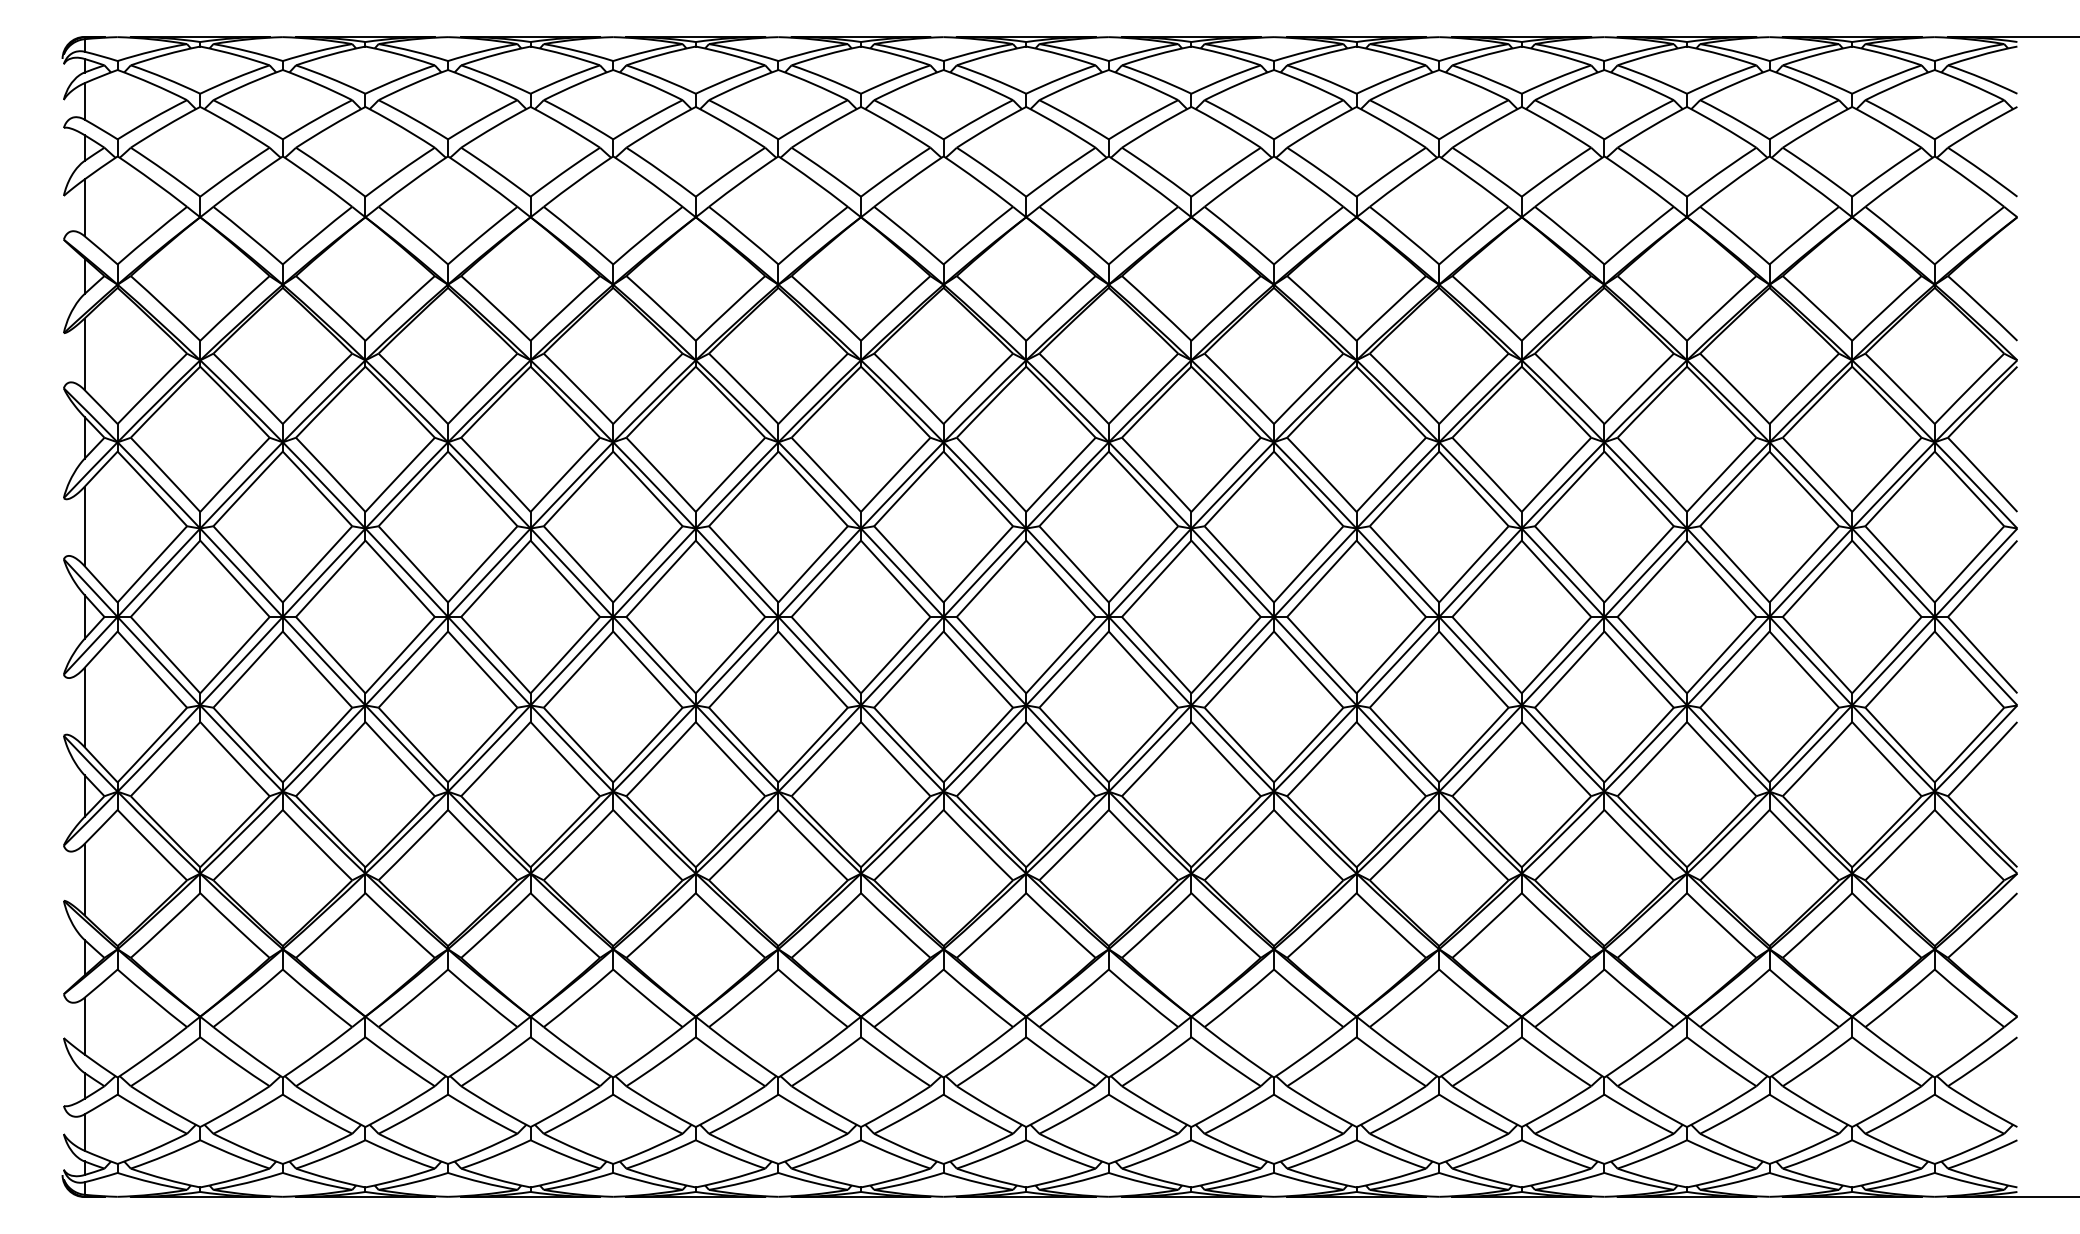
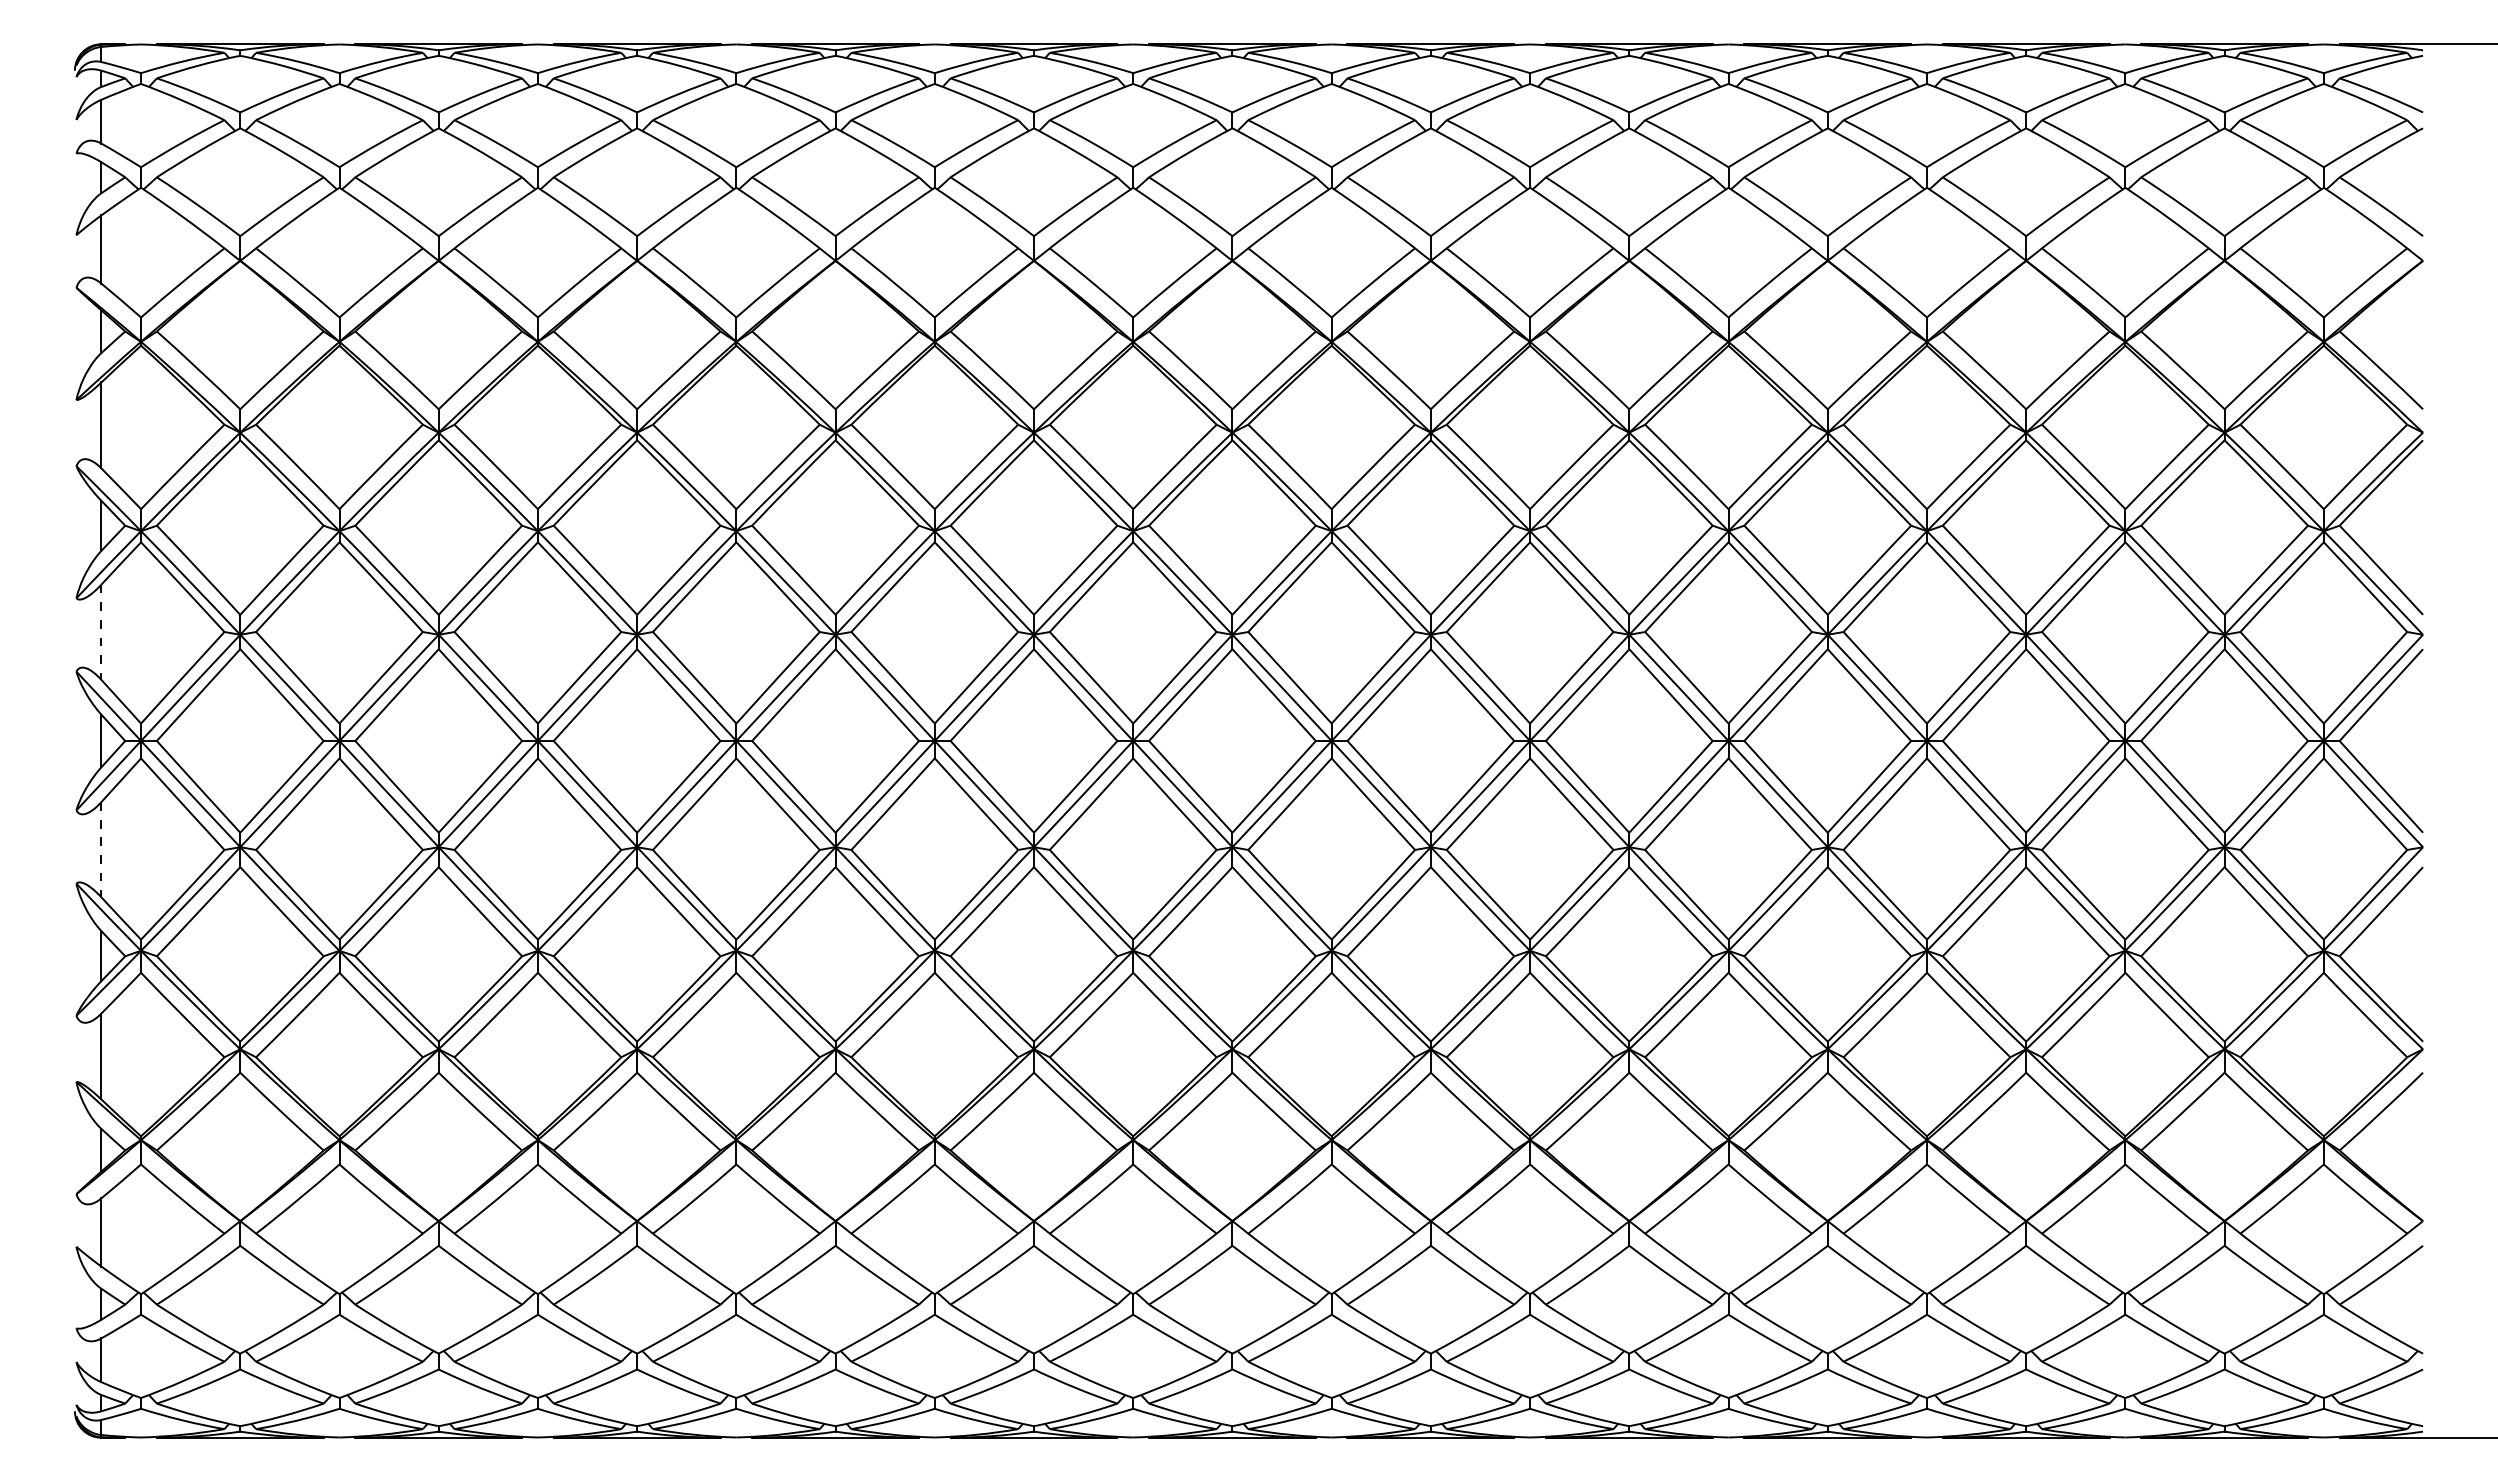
line: (84, 526) -> (101, 632), solid -> dashed
line: (84, 707) -> (101, 849), solid -> dashed

